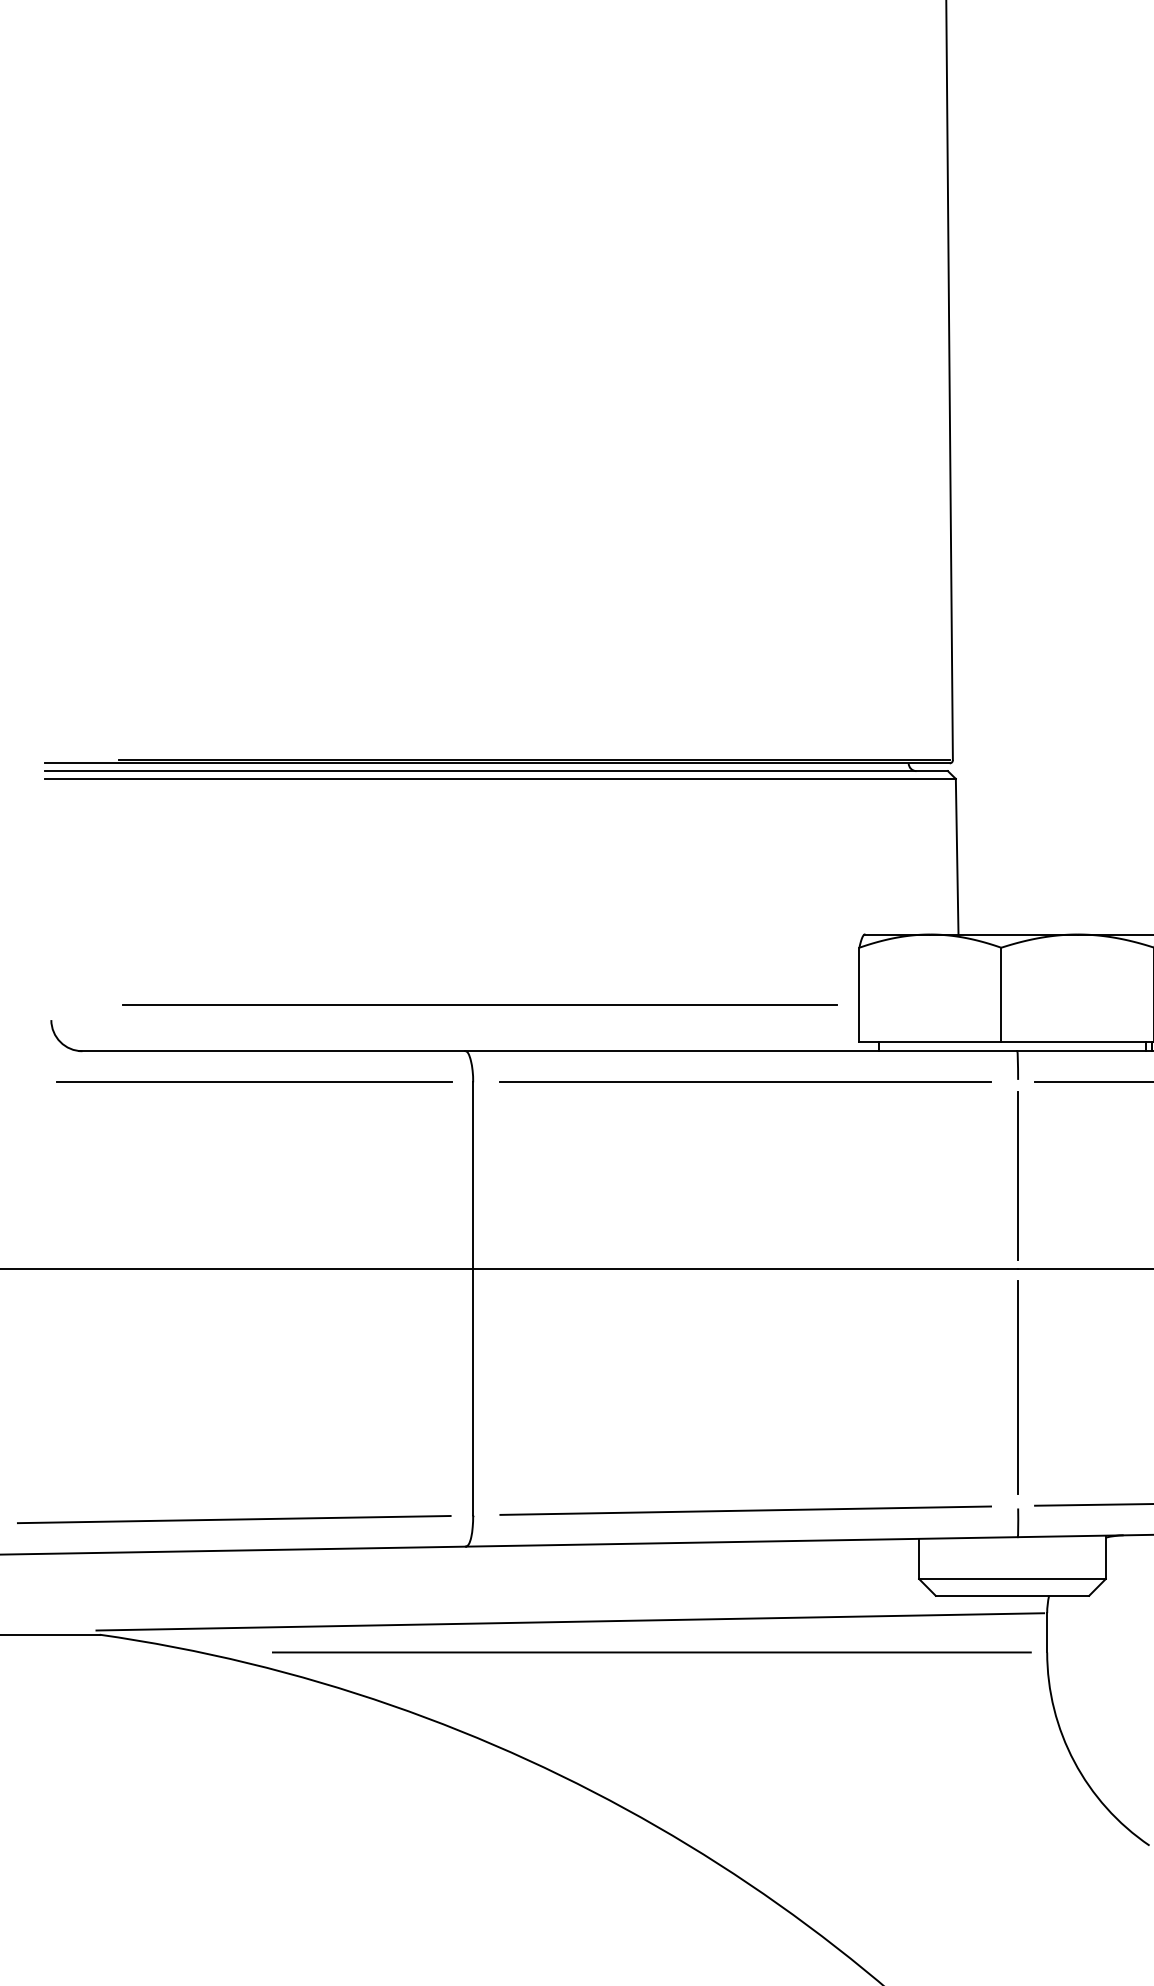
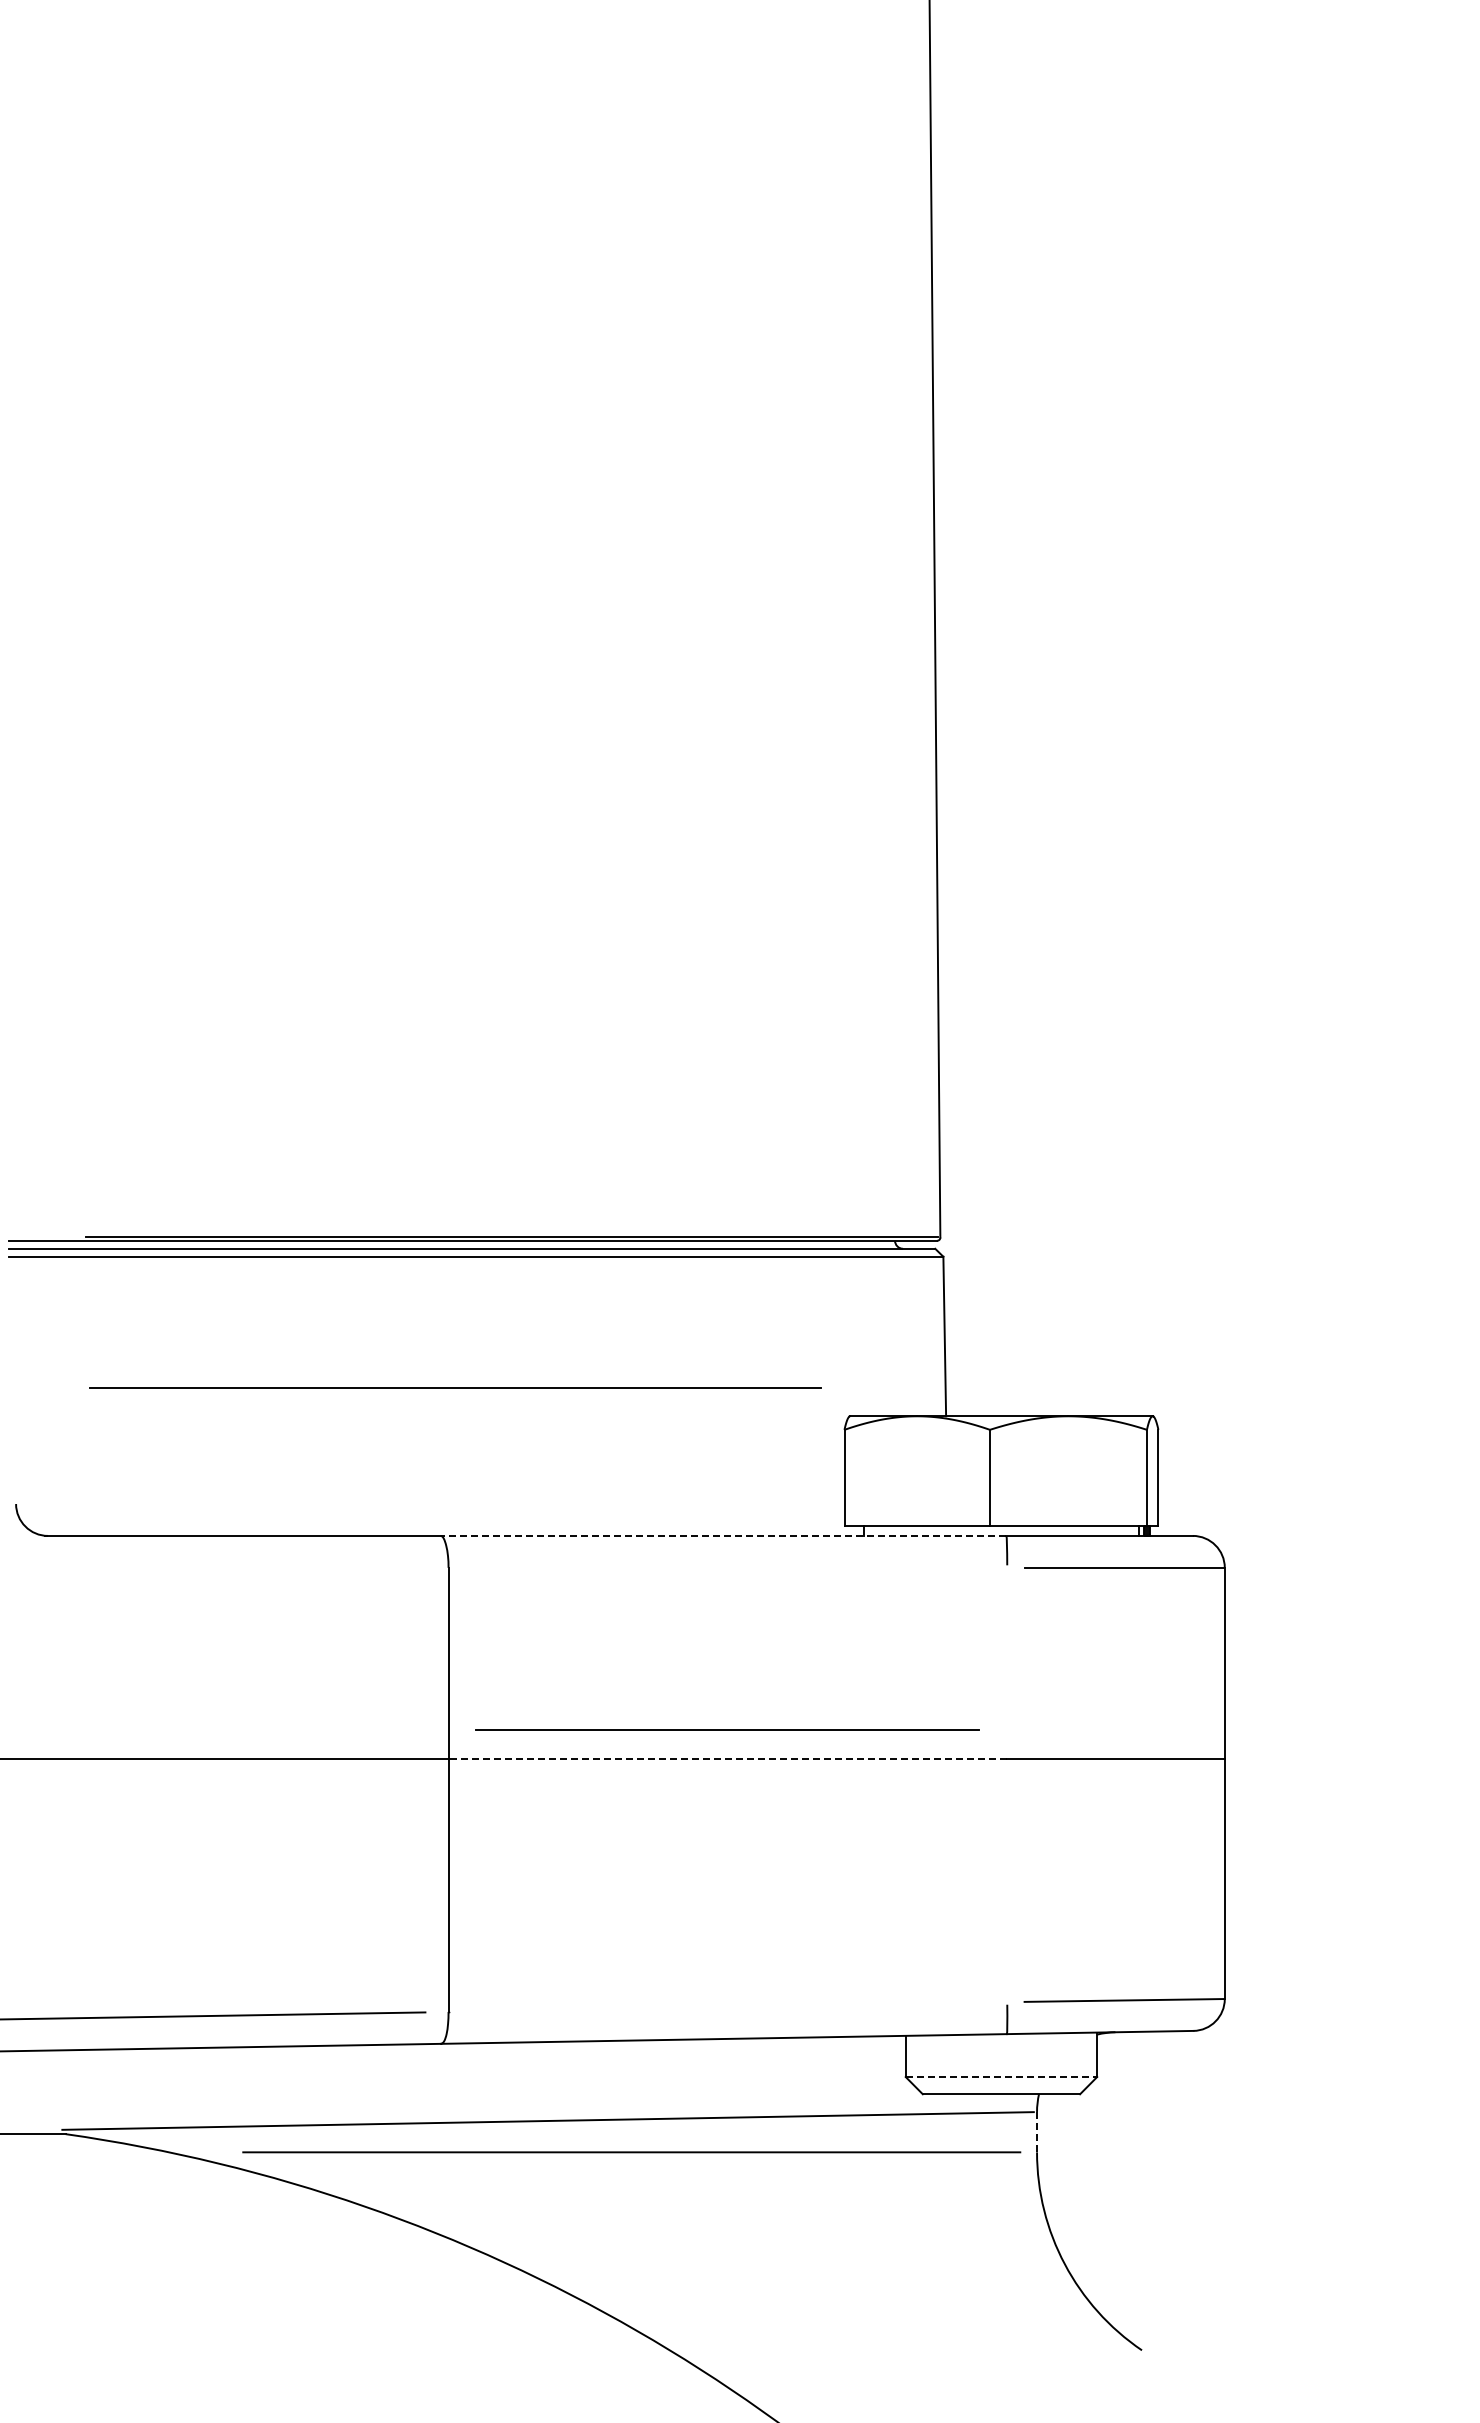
line: (479, 1004) -> (455, 1387), moved
line: (741, 1050) -> (723, 1535), solid -> dashed
line: (254, 1082) -> (224, 1567), removed
line: (745, 1082) -> (727, 1729), moved
line: (1017, 1175) -> (1006, 1663), removed
line: (745, 1269) -> (727, 1759), solid -> dashed
line: (1018, 1387) -> (1007, 1880), removed
line: (745, 1510) -> (727, 2006), removed
line: (1012, 1579) -> (1001, 2077), solid -> dashed
line: (1047, 1633) -> (1037, 2132), solid -> dashed

